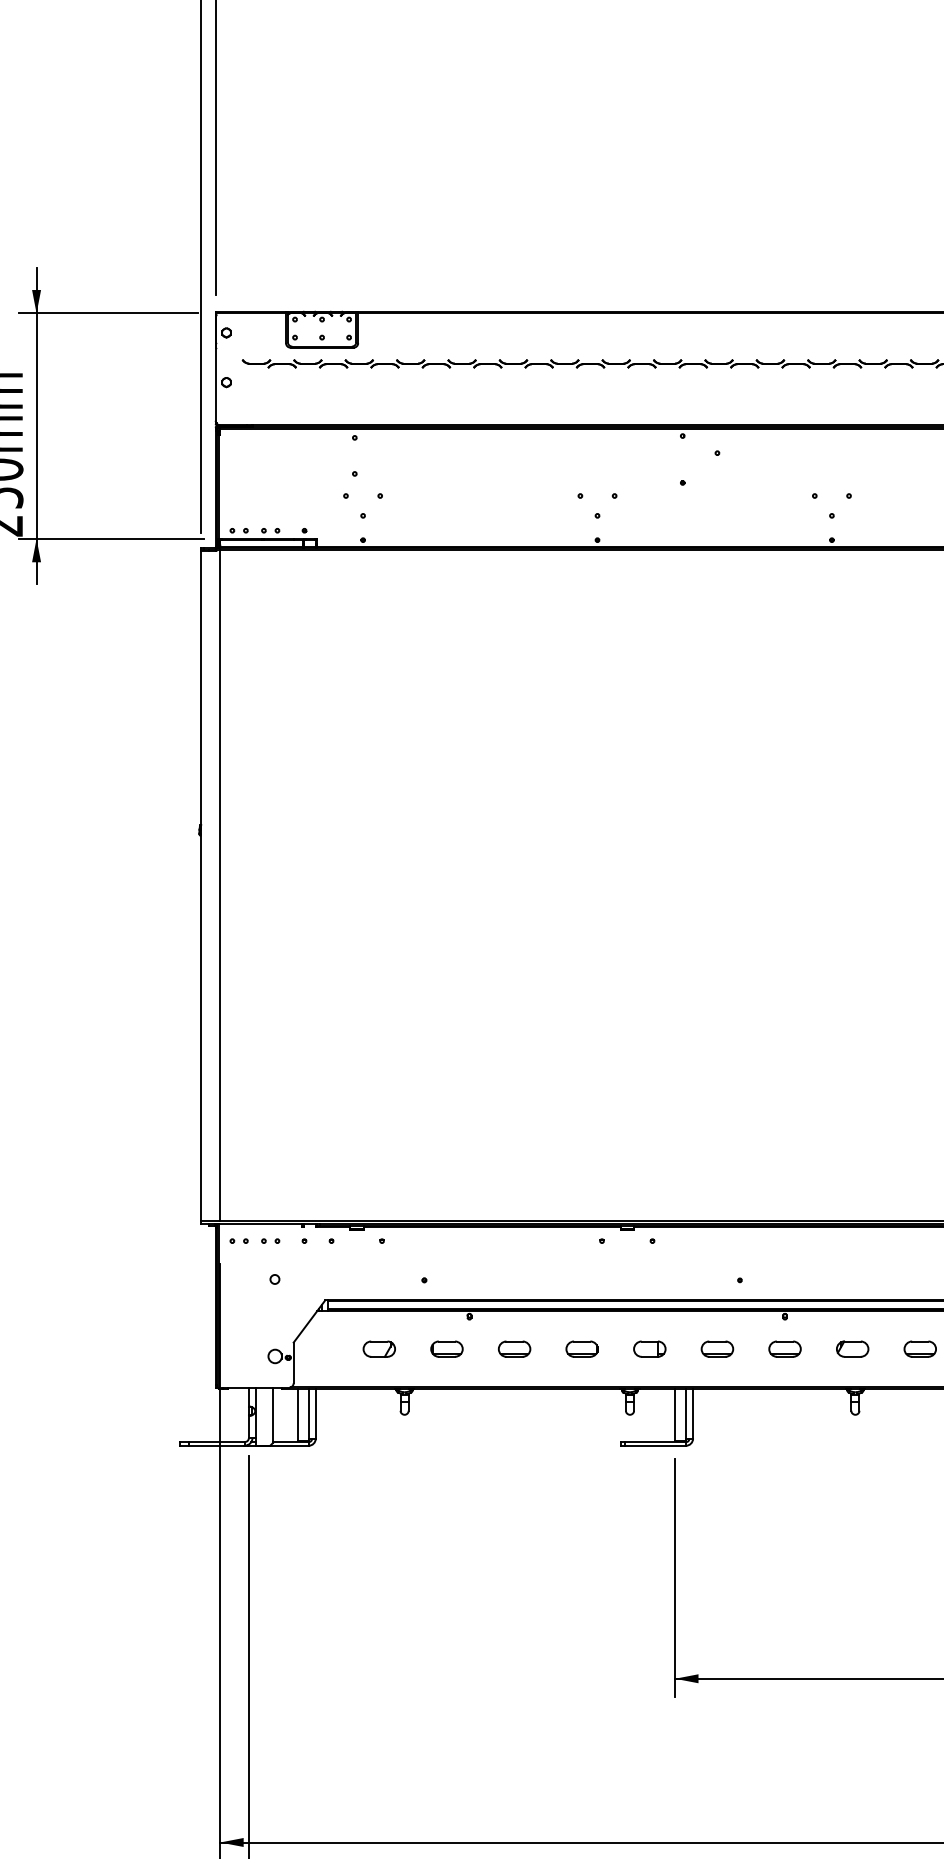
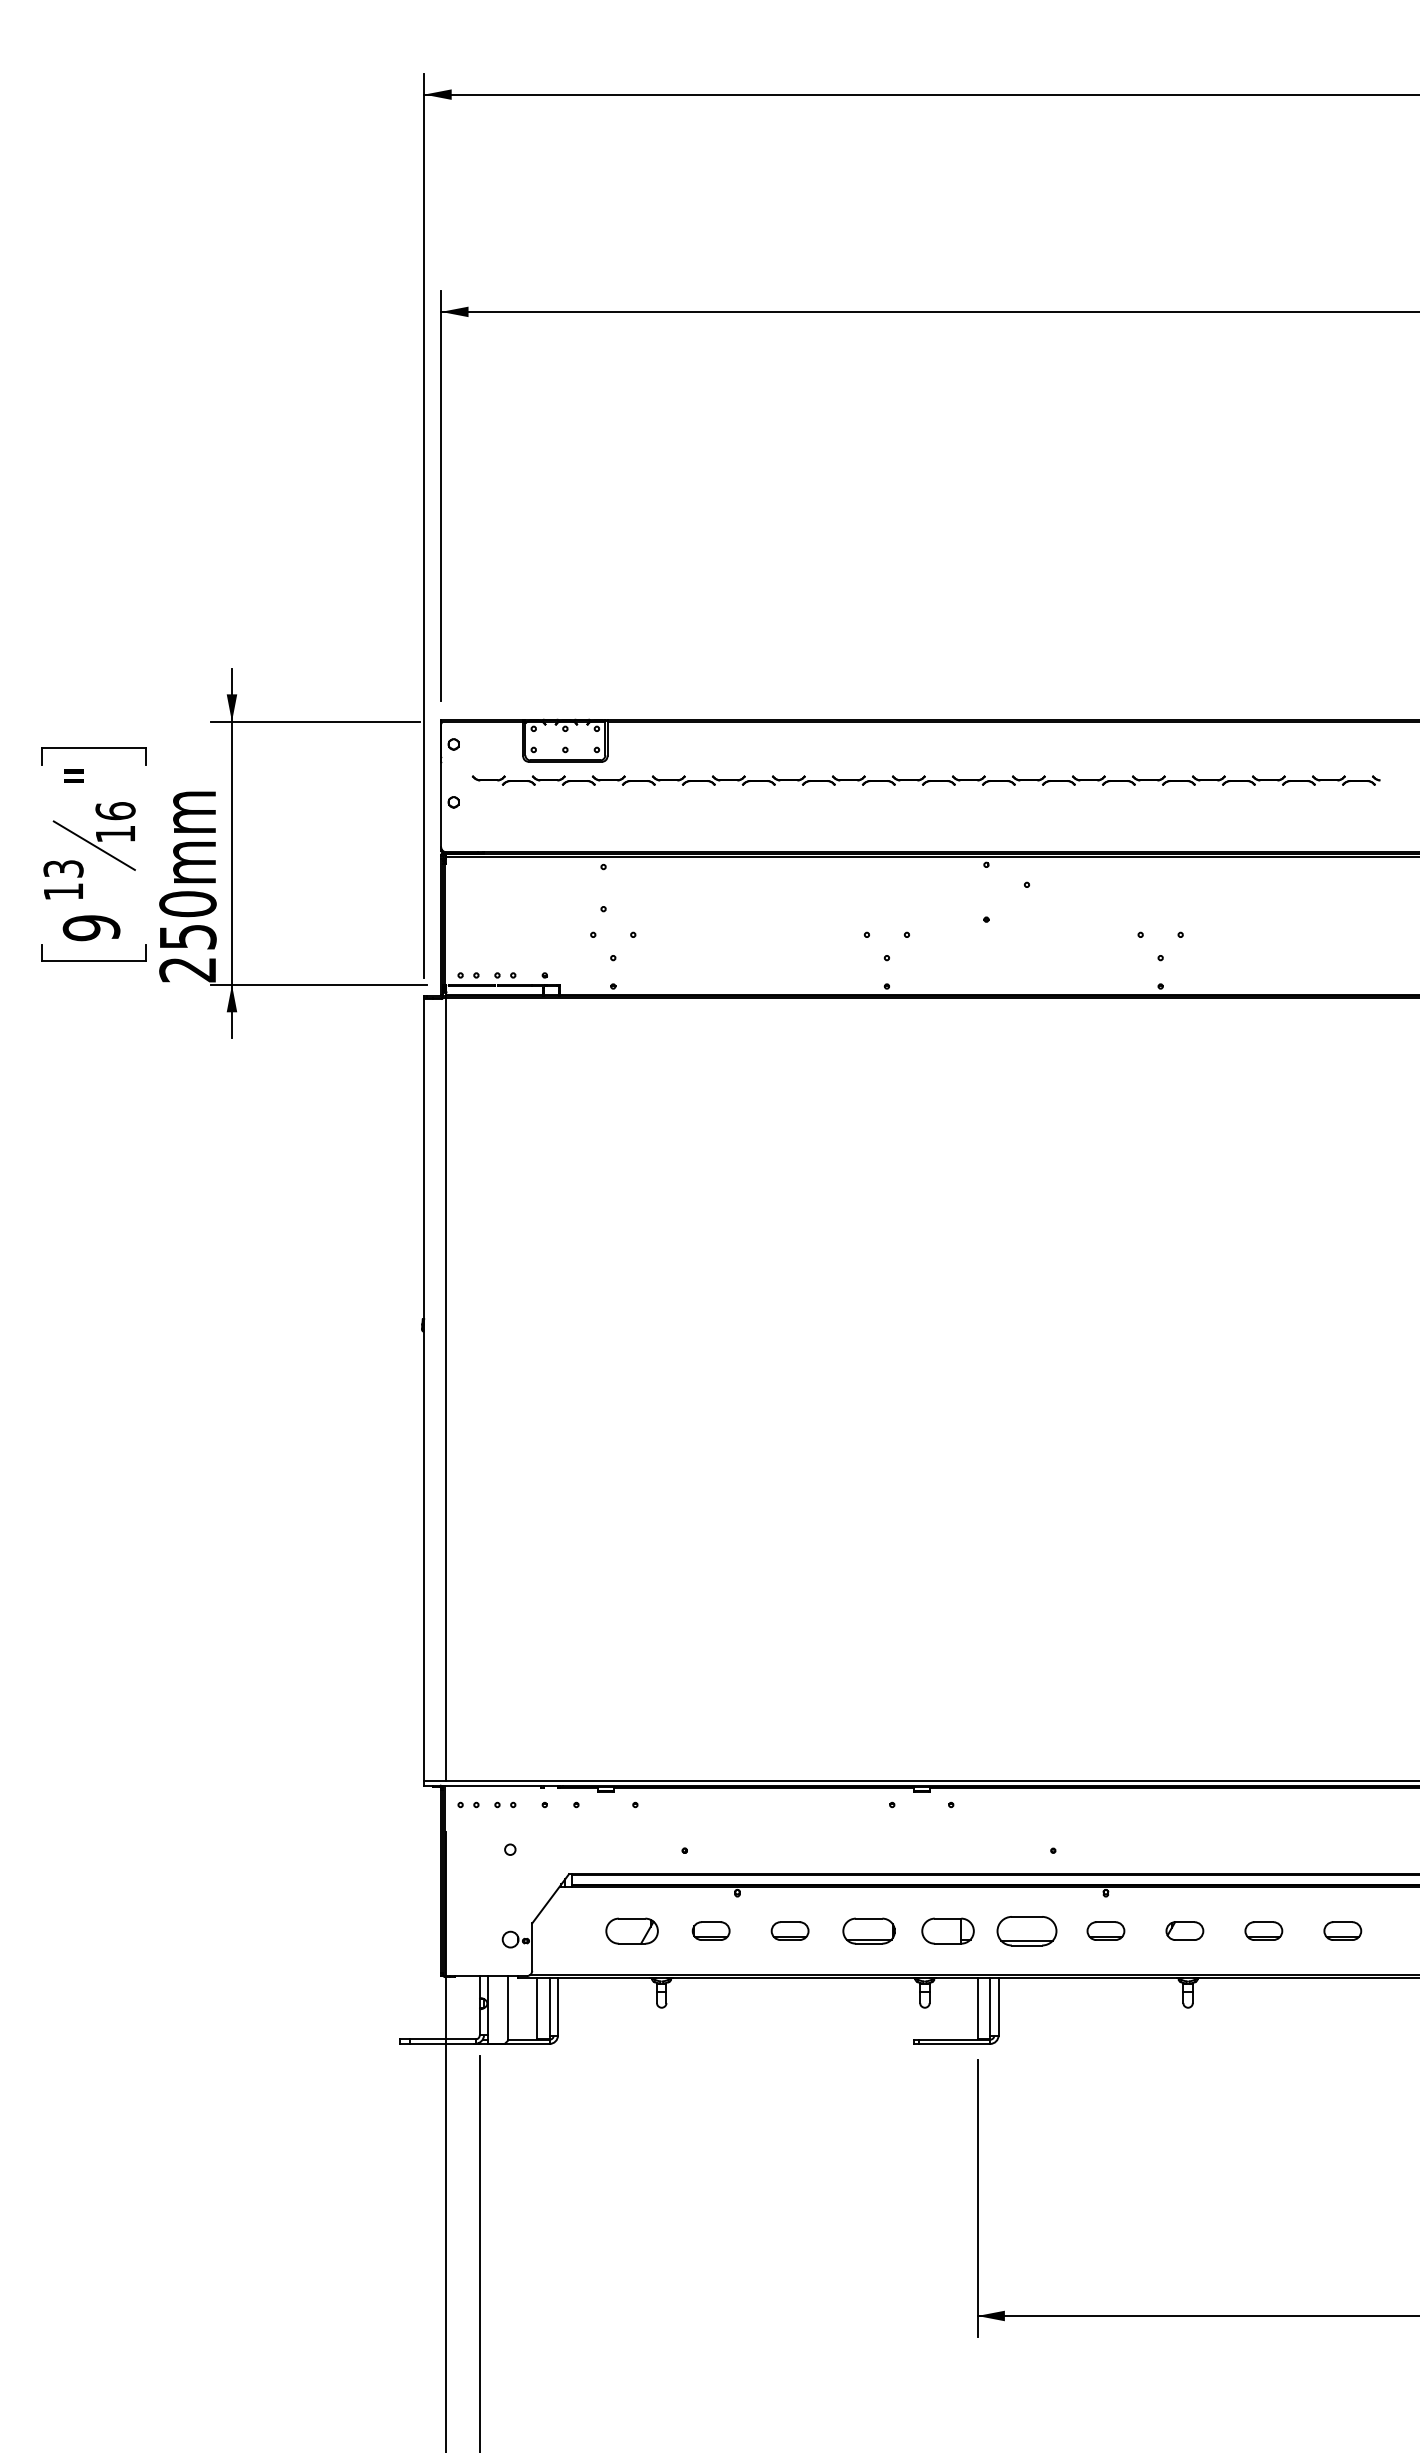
part: (379, 1348) -> (632, 1930), size x1.4
part: (581, 1348) -> (868, 1930), size x1.4
part: (649, 1348) -> (947, 1930), size x1.4
part: (717, 1348) -> (1026, 1930), size x1.6

